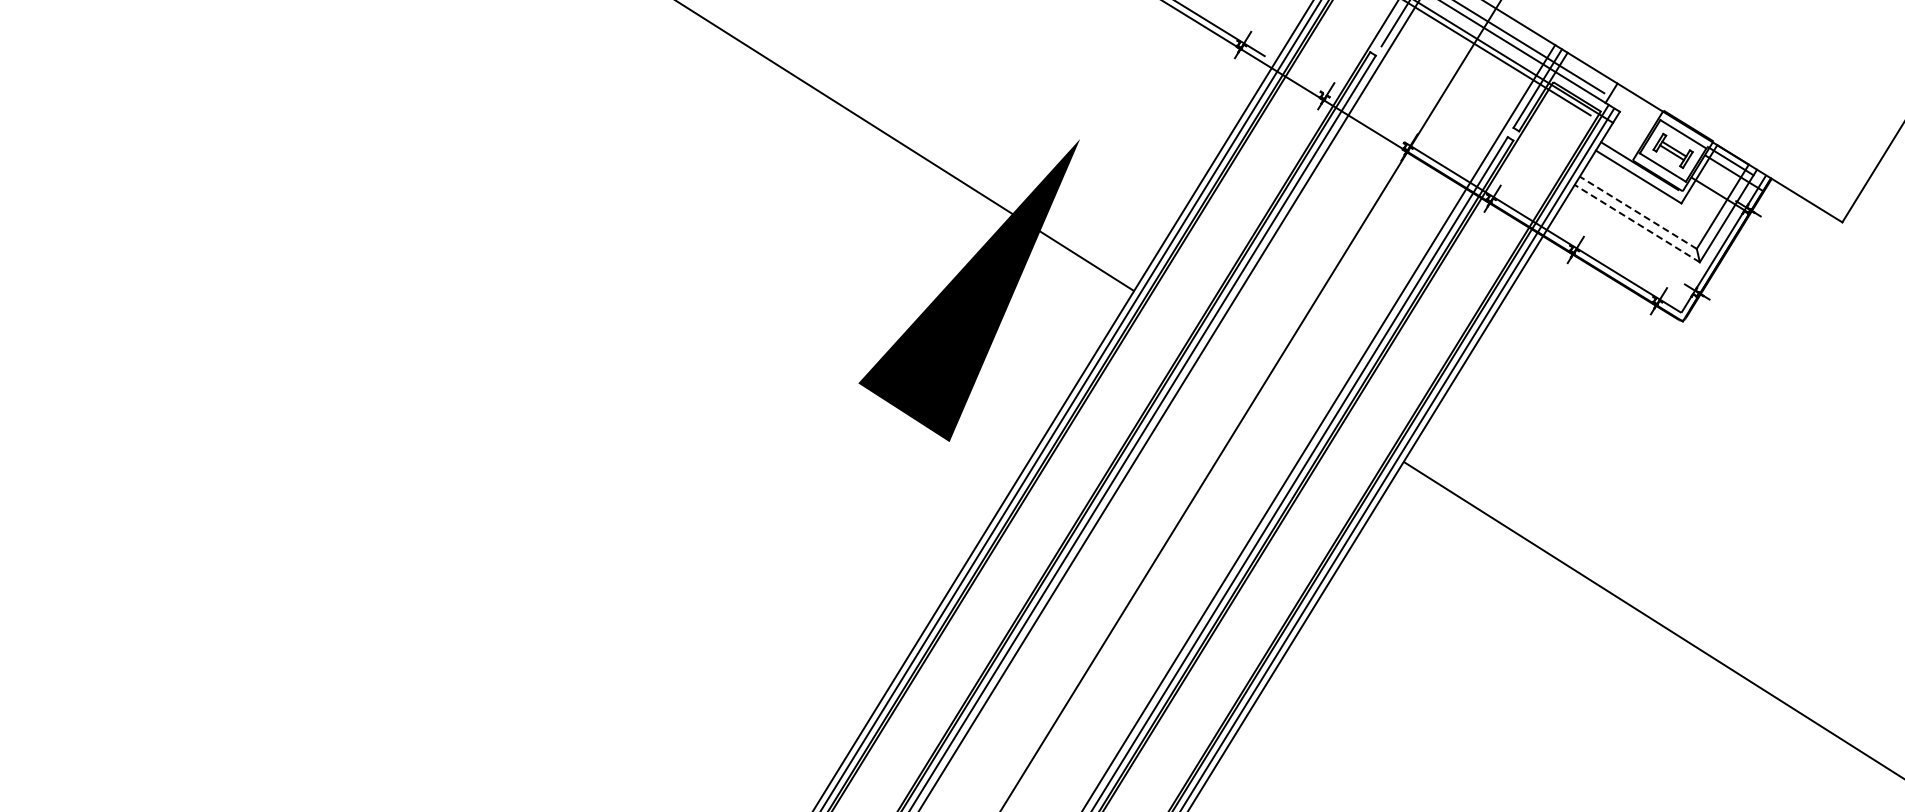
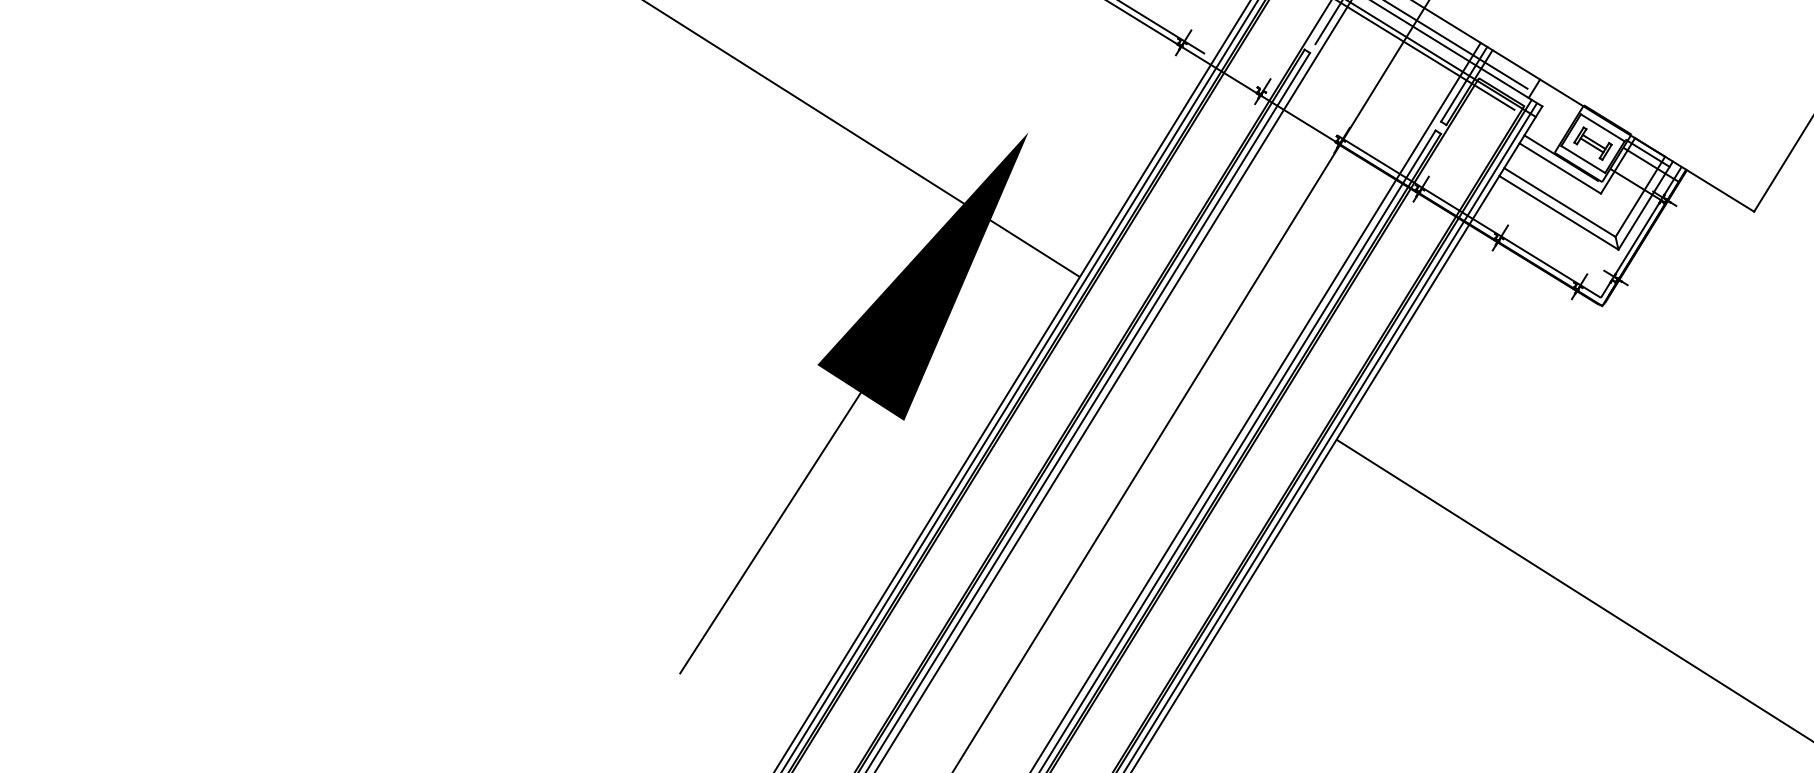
line: (1638, 212) -> (1560, 202), dashed -> solid
line: (1637, 223) -> (1559, 212), dashed -> solid
line: (808, 559) -> (769, 532), added

